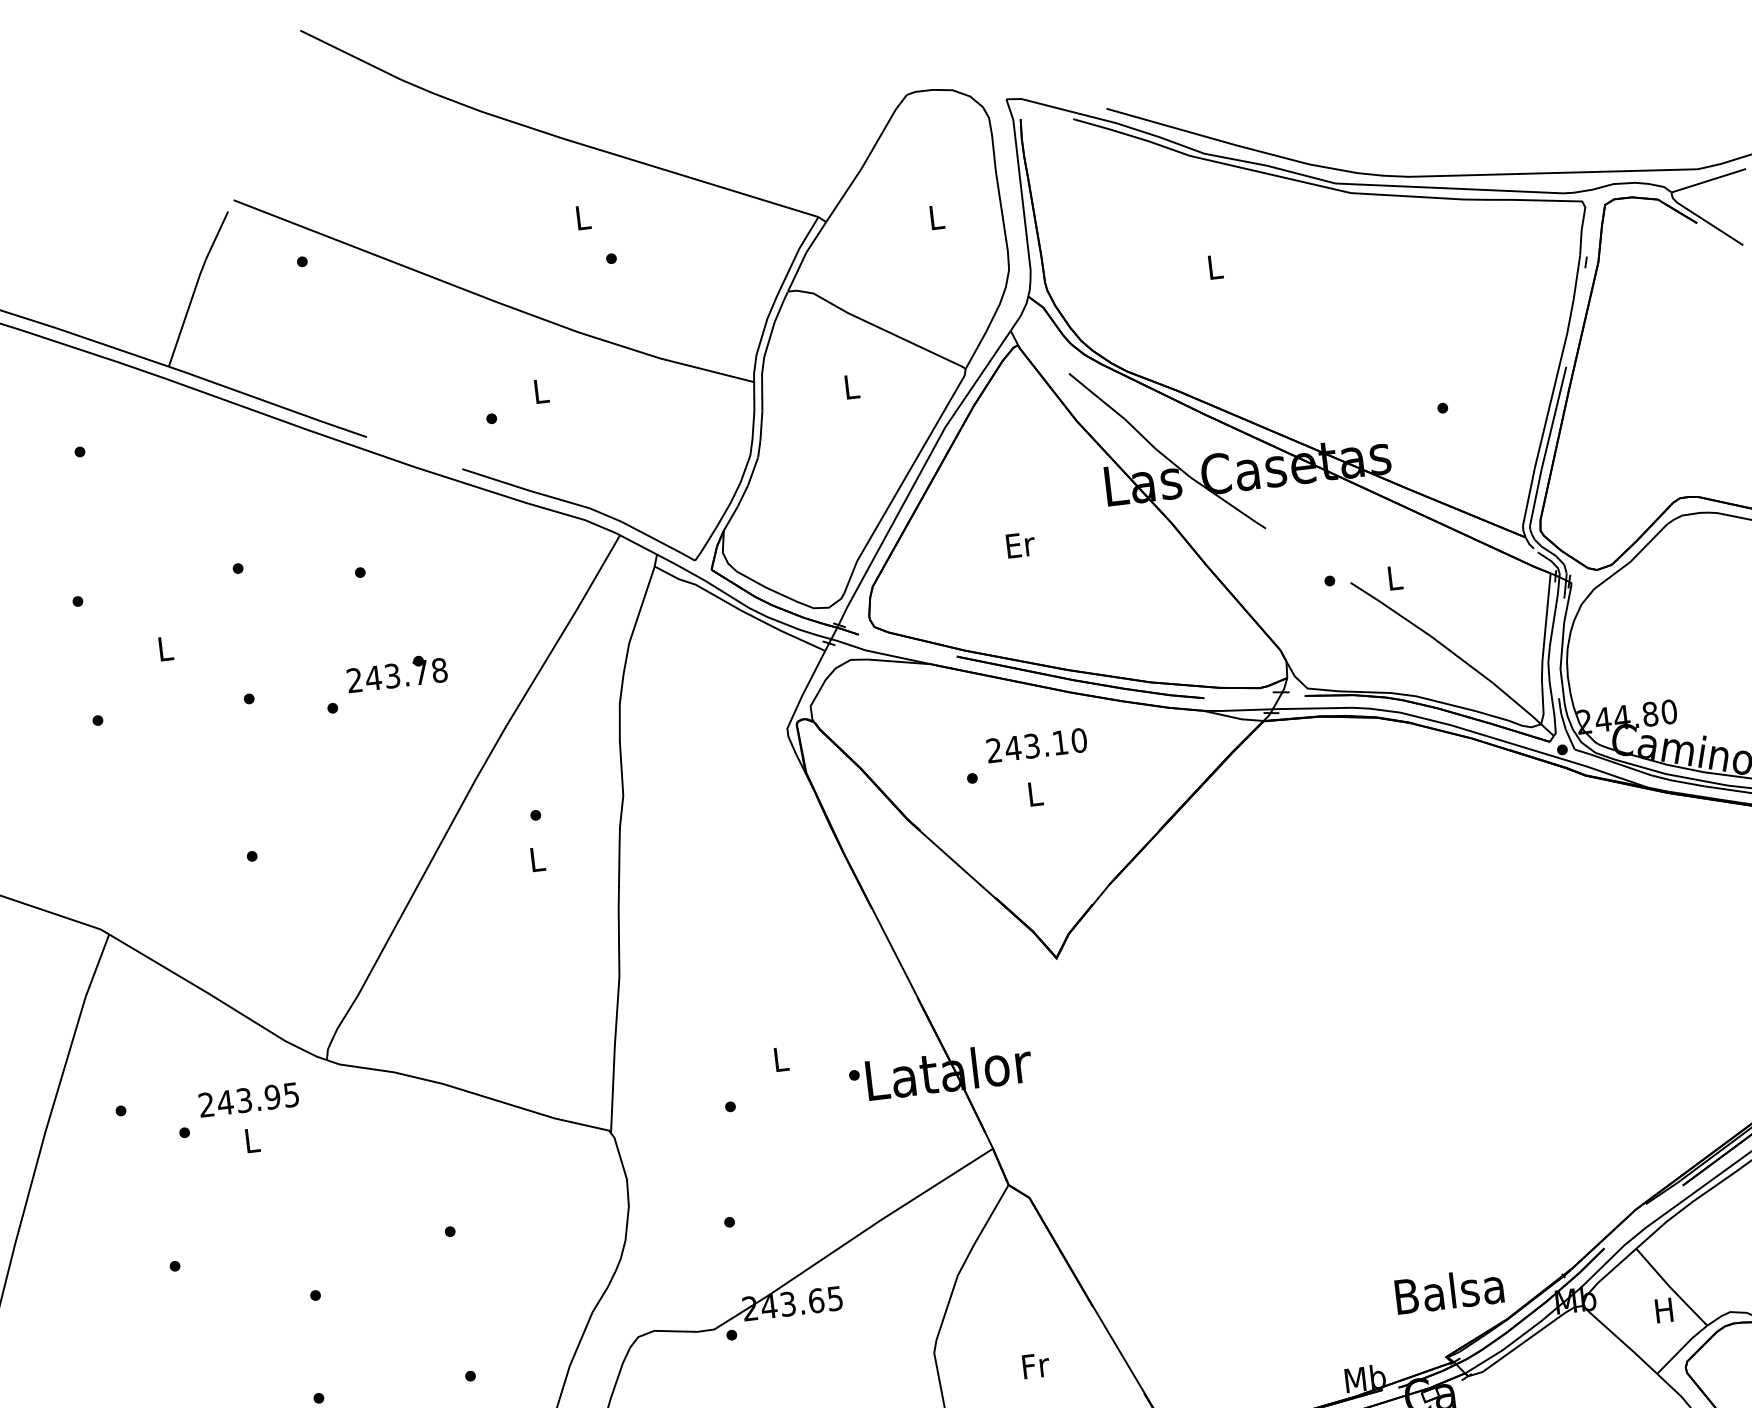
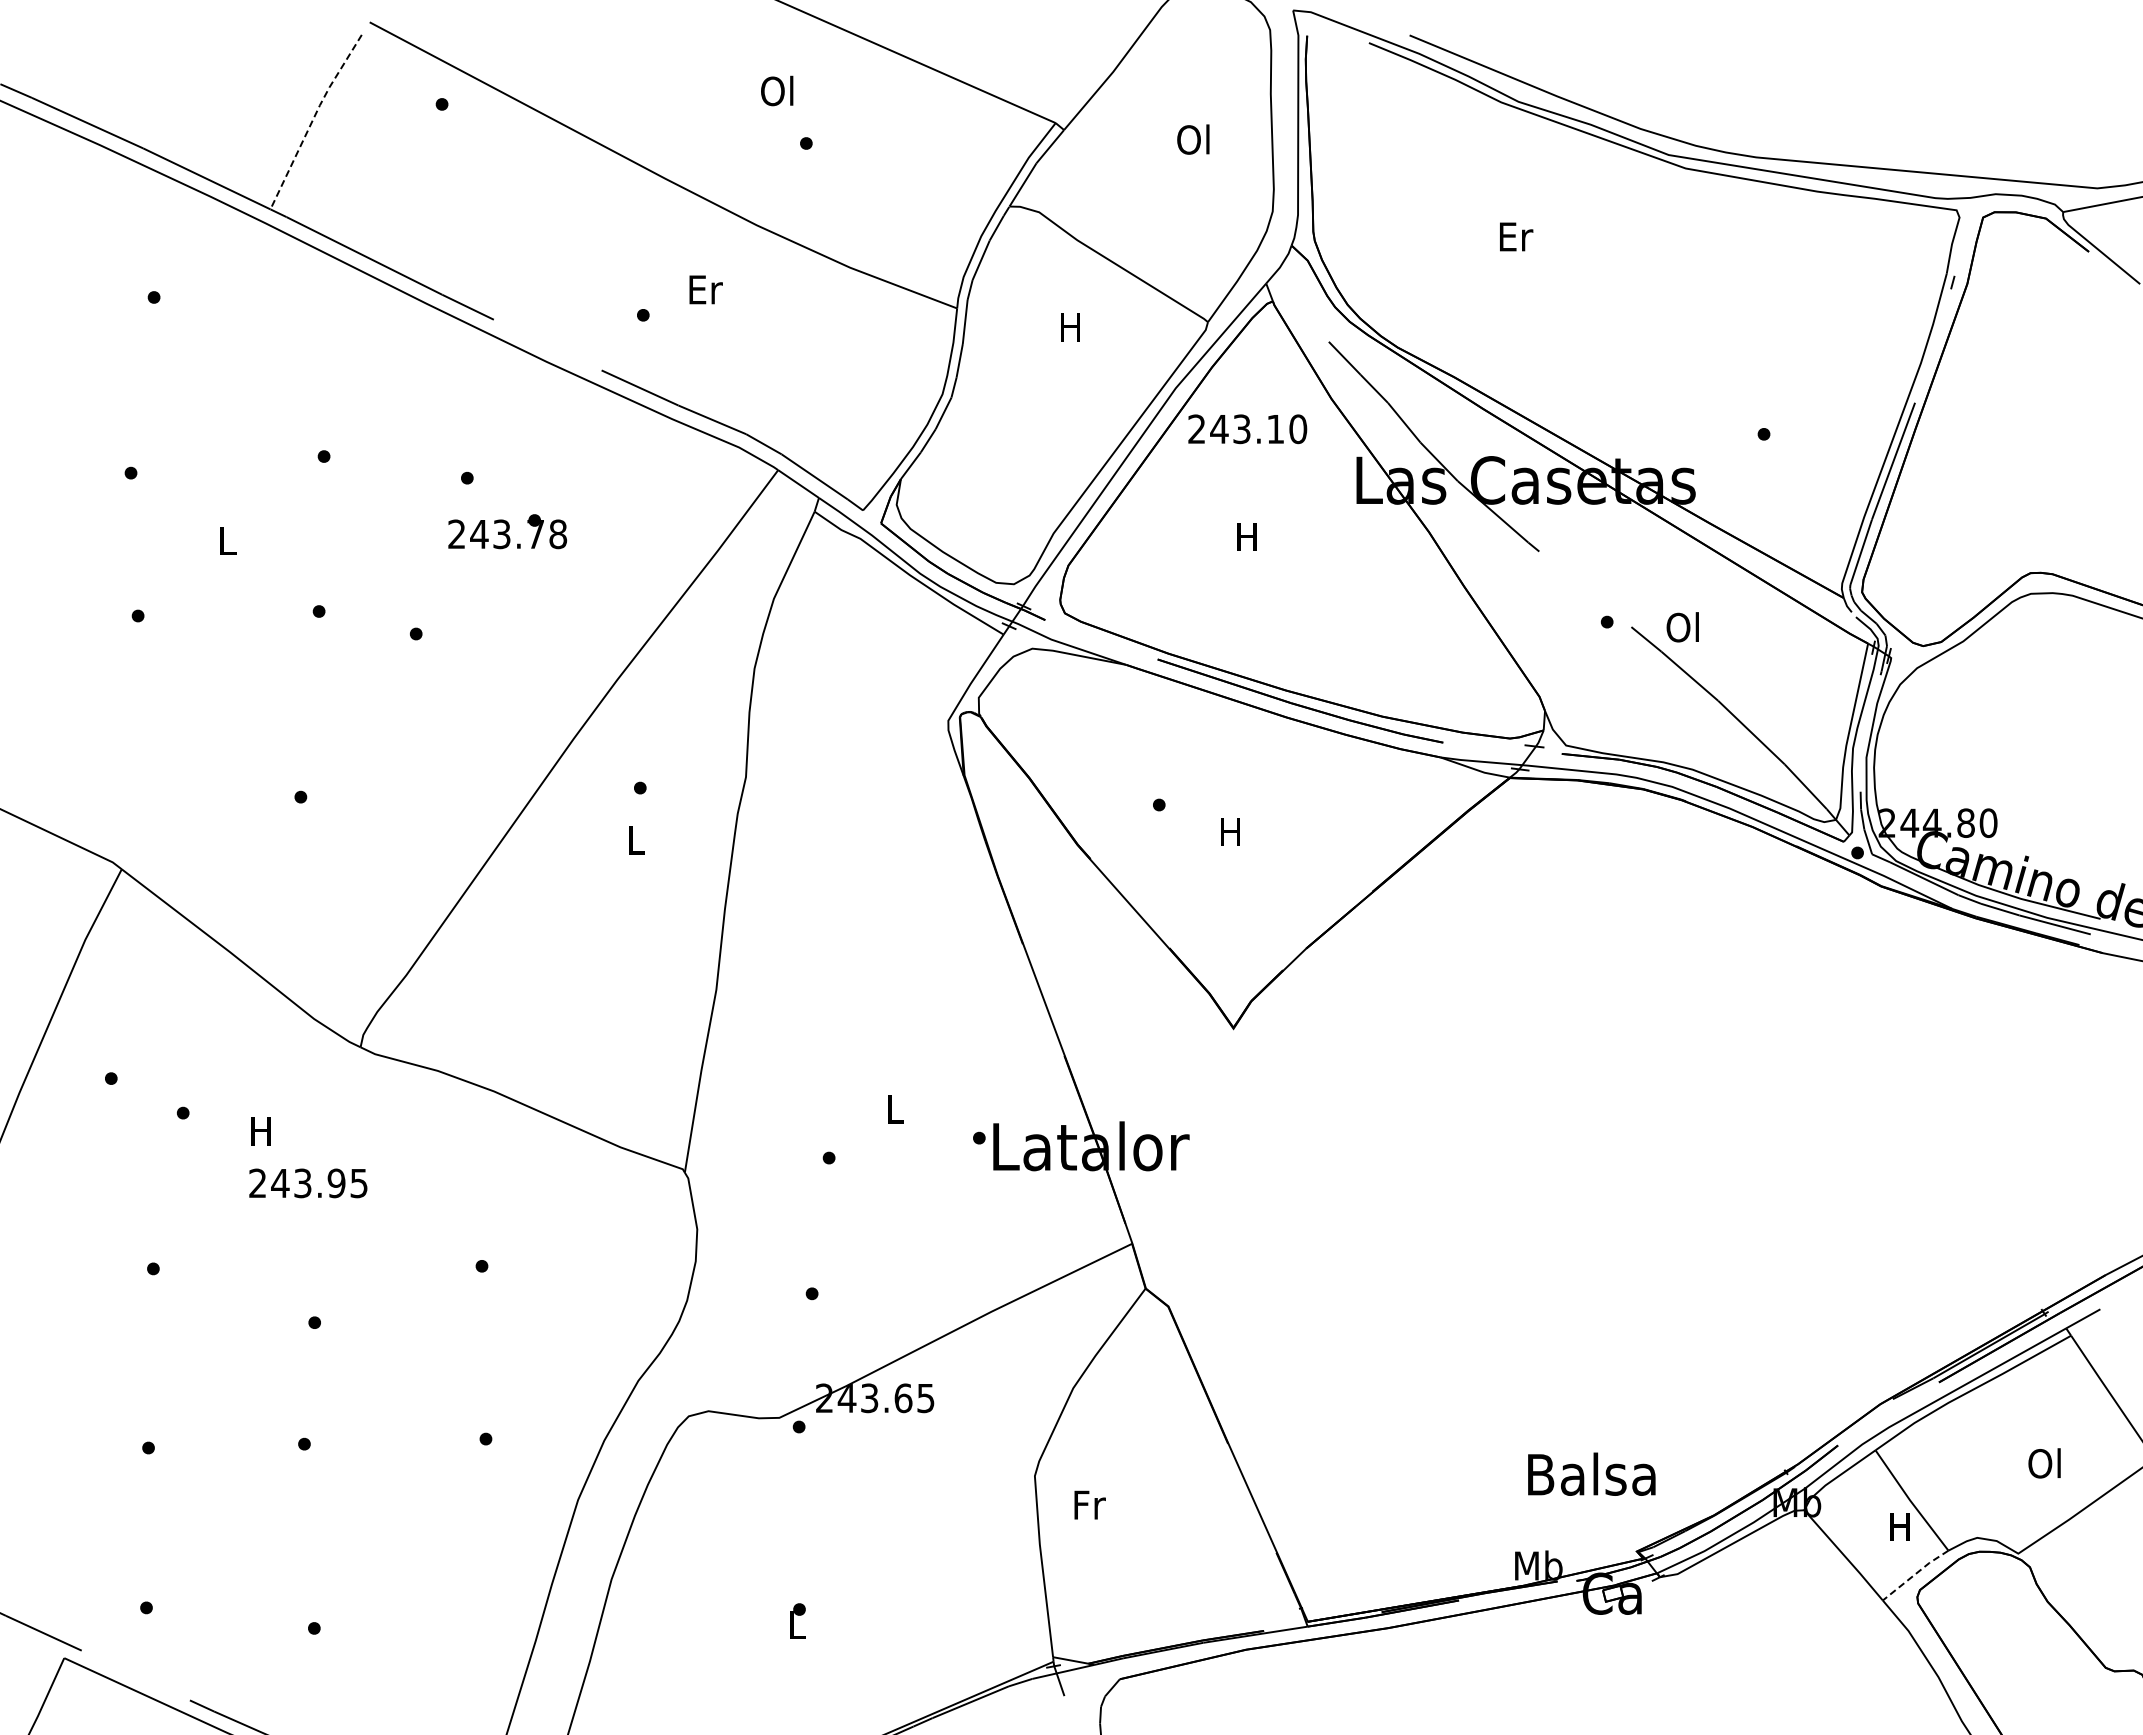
text: (582, 217) -> (777, 90), L -> Ol
text: (935, 217) -> (1193, 139), L -> Ol
text: (1215, 266) -> (1516, 236), L -> Er
line: (196, 287) -> (313, 119), solid -> dashed
text: (851, 386) -> (1070, 327), L -> H
text: (541, 391) -> (705, 289), L -> Er
text: (1020, 544) -> (1248, 536), Er -> H
text: (1393, 578) -> (1682, 627), L -> Ol
text: (396, 673) -> (507, 531), moved
text: (1036, 745) -> (1247, 429), moved
text: (1034, 793) -> (1230, 831), L -> H
text: (249, 1100) -> (308, 1183), moved
text: (251, 1140) -> (260, 1131), L -> H
text: (1449, 1290) -> (1591, 1473), moved
line: (1682, 1348) -> (1915, 1574), solid -> dashed
text: (1035, 1365) -> (1089, 1504), moved

